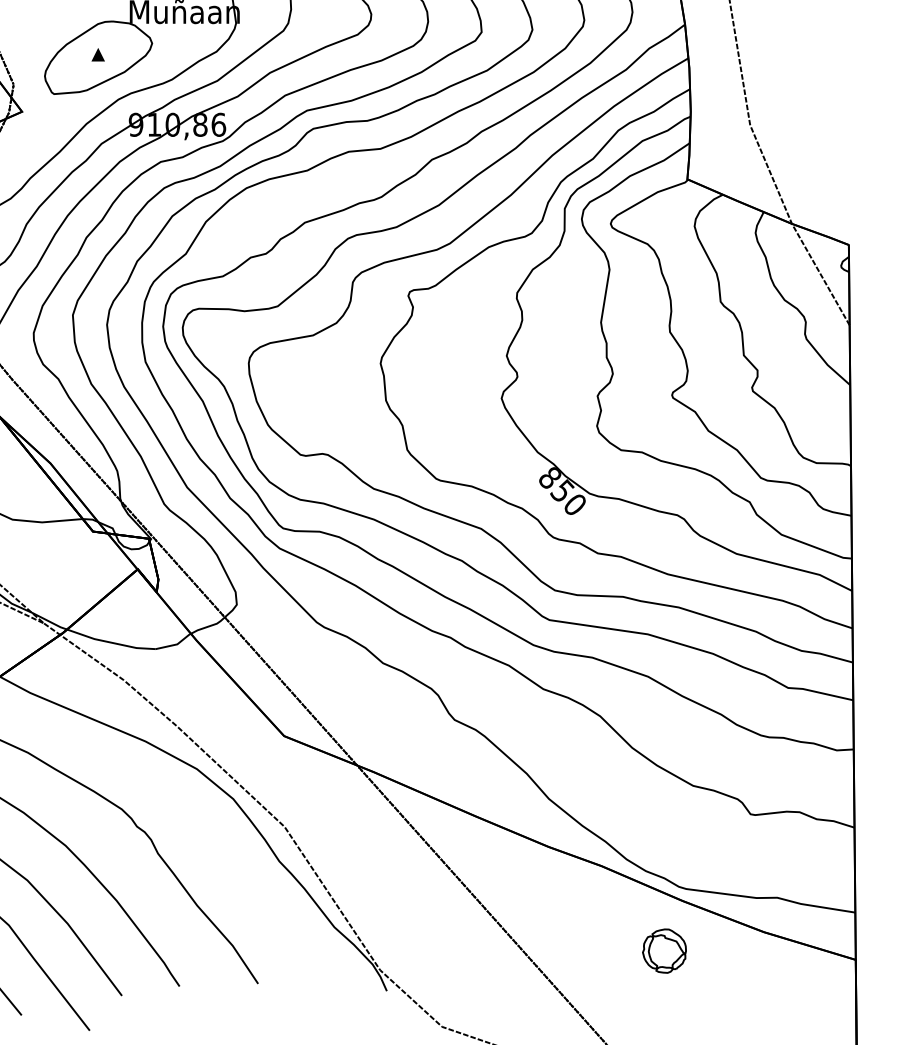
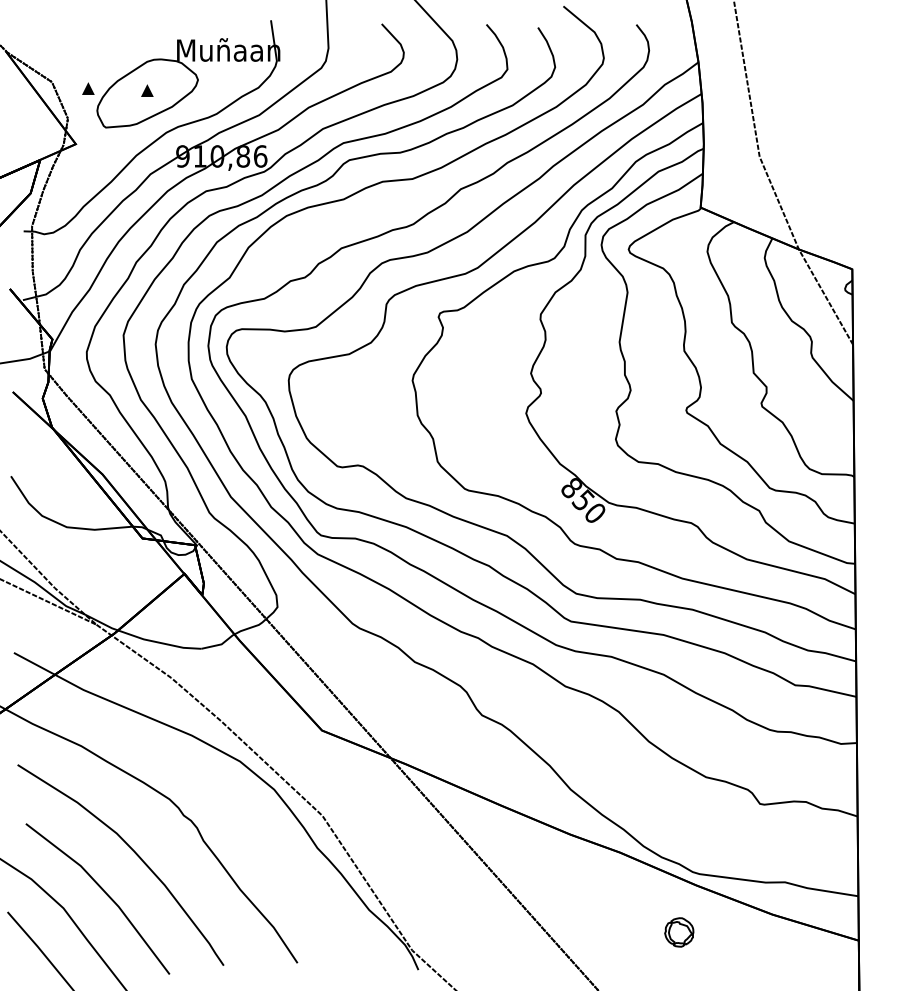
part: (35, 52) -> (88, 88), added
part: (664, 951) -> (679, 932), size x0.7

